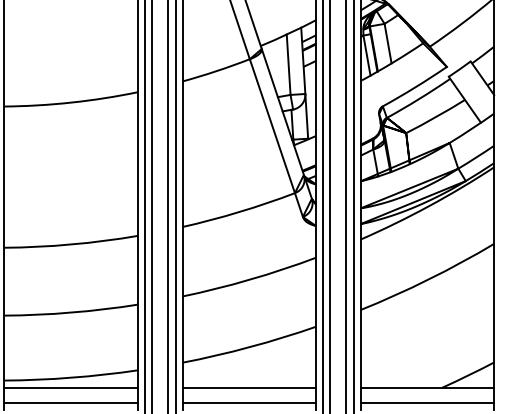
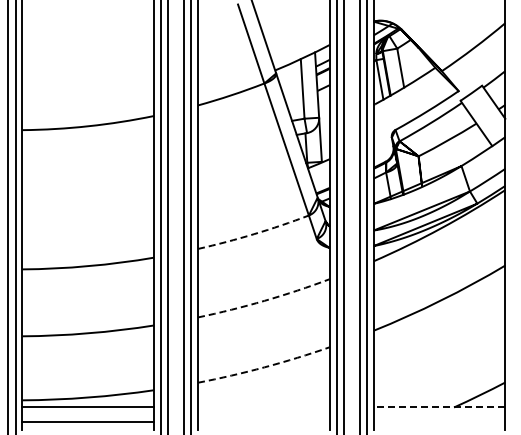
arc: (239, 212) -> (254, 234), solid -> dashed
arc: (249, 279) -> (264, 300), solid -> dashed
arc: (249, 347) -> (264, 367), solid -> dashed
line: (248, 387) -> (263, 407), removed
line: (427, 387) -> (439, 407), solid -> dashed
line: (248, 403) -> (263, 422), removed
line: (427, 403) -> (439, 422), removed

